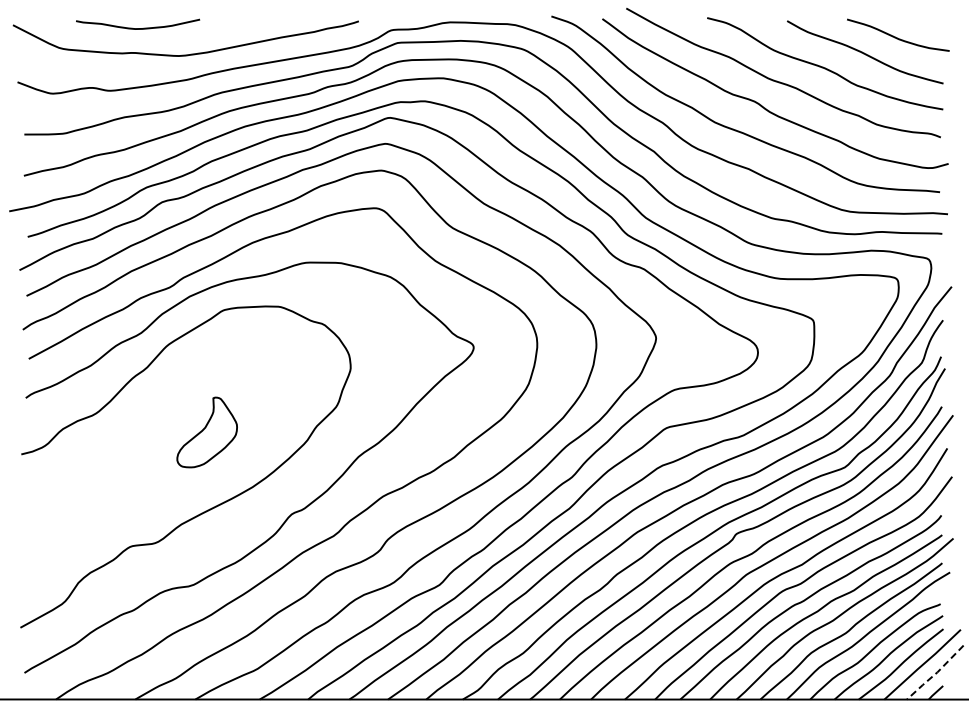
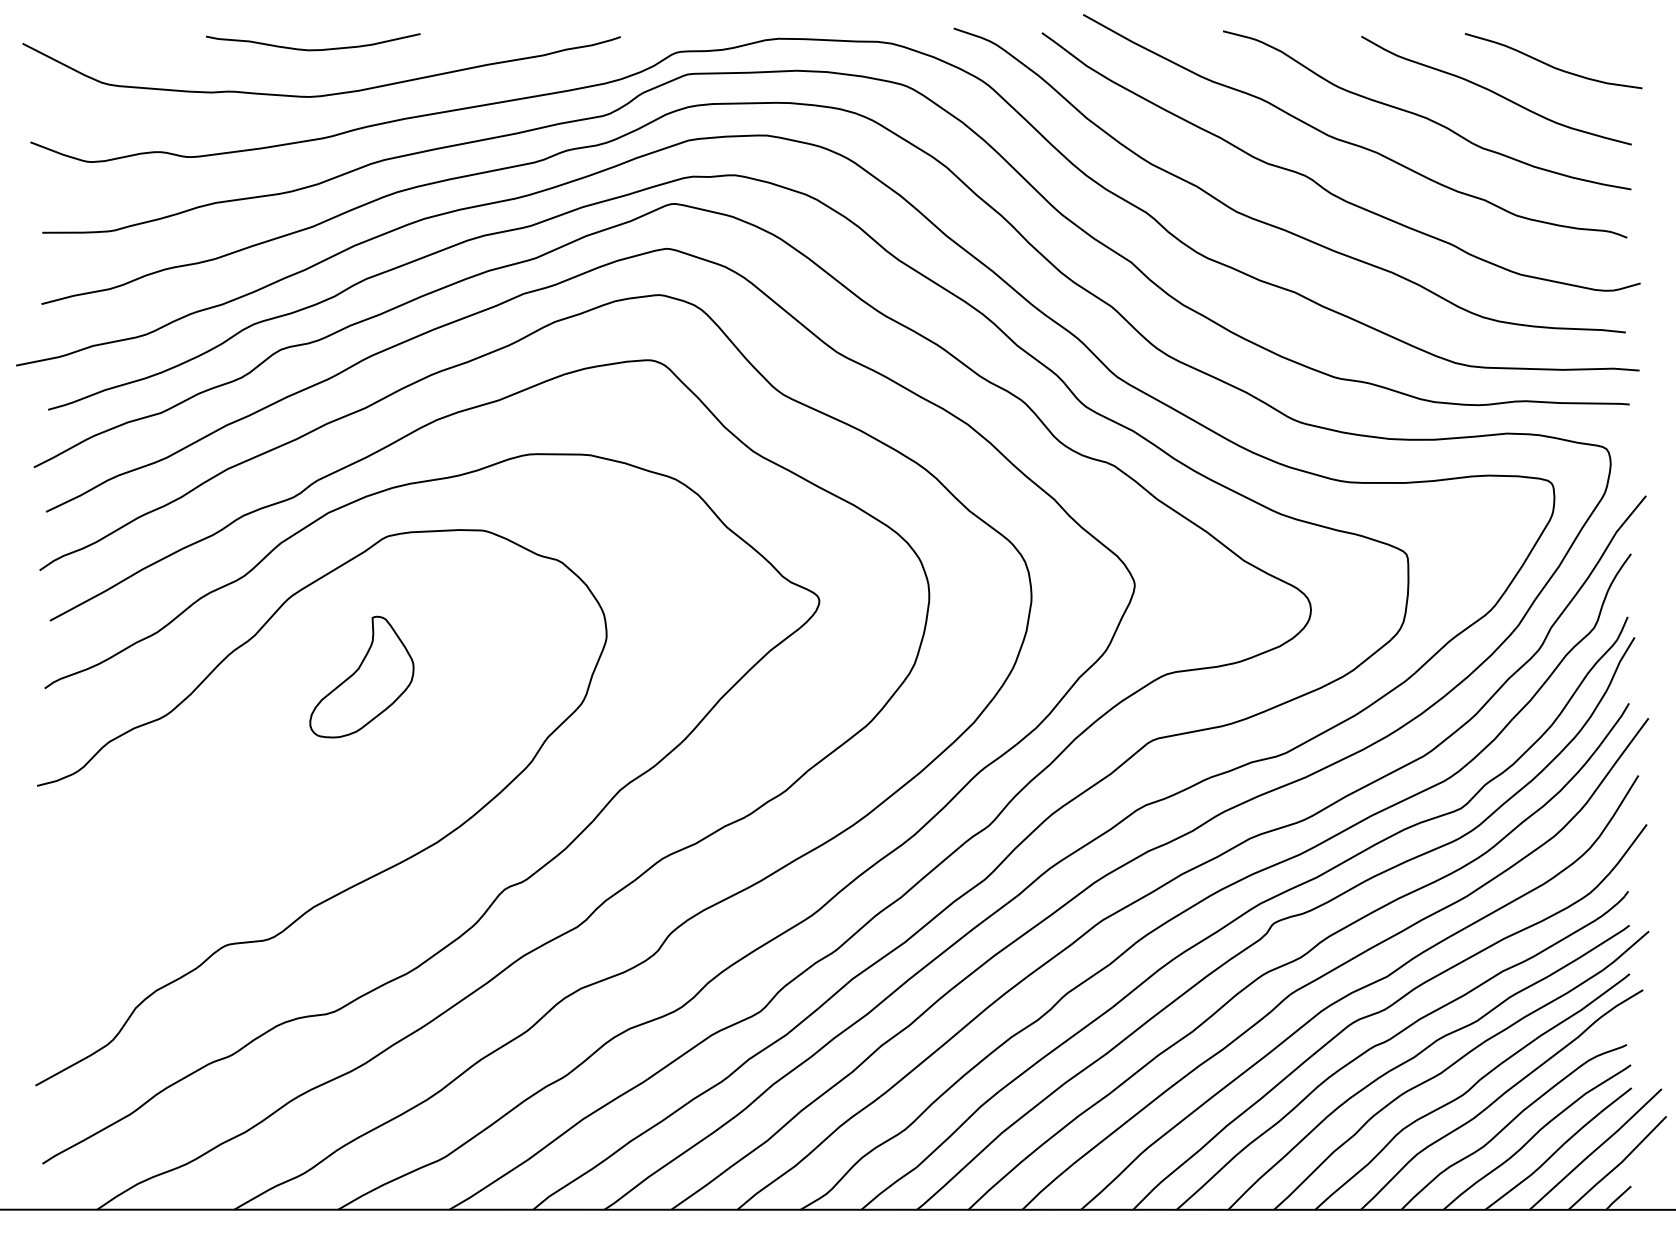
curve: (138, 28) -> (314, 49), moved
part: (206, 432) -> (360, 677), moved
line: (936, 673) -> (1619, 1164), dashed -> solid

